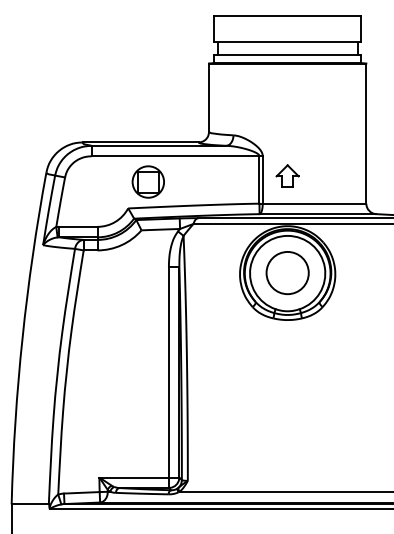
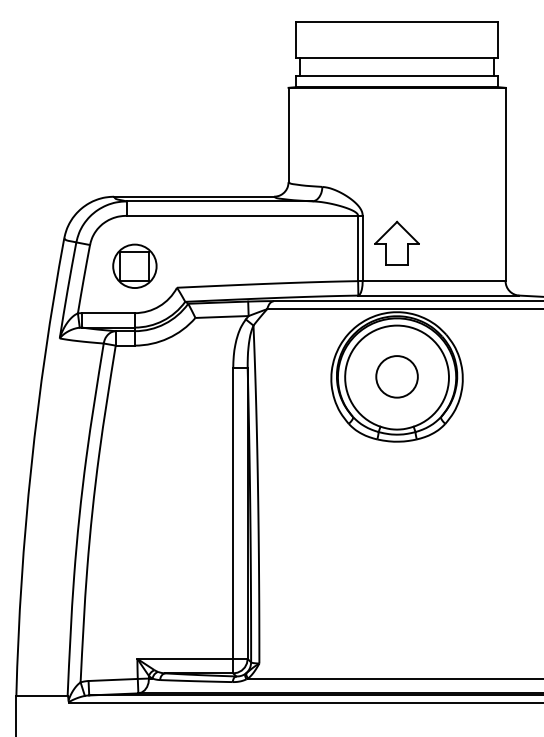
part: (287, 175) -> (396, 242), size x1.43
part: (148, 181) -> (134, 265), moved
circle: (287, 272) -> (396, 376), size x0.71

